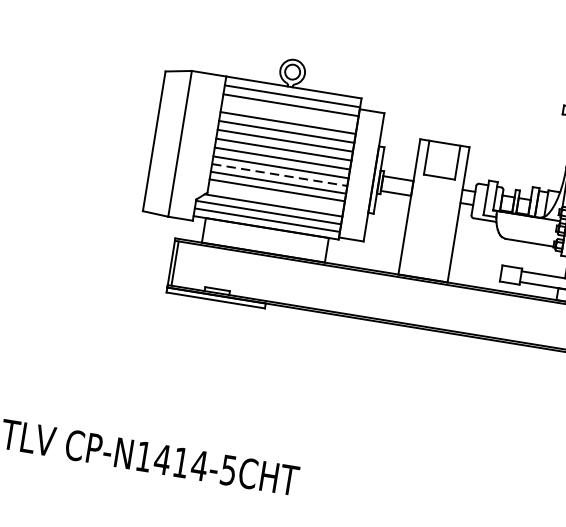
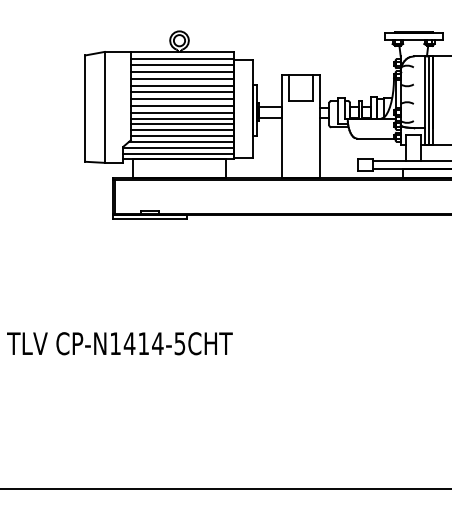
line: (288, 114) -> (181, 72), added
line: (279, 175) -> (182, 118), dashed -> solid
line: (274, 198) -> (181, 136), added

